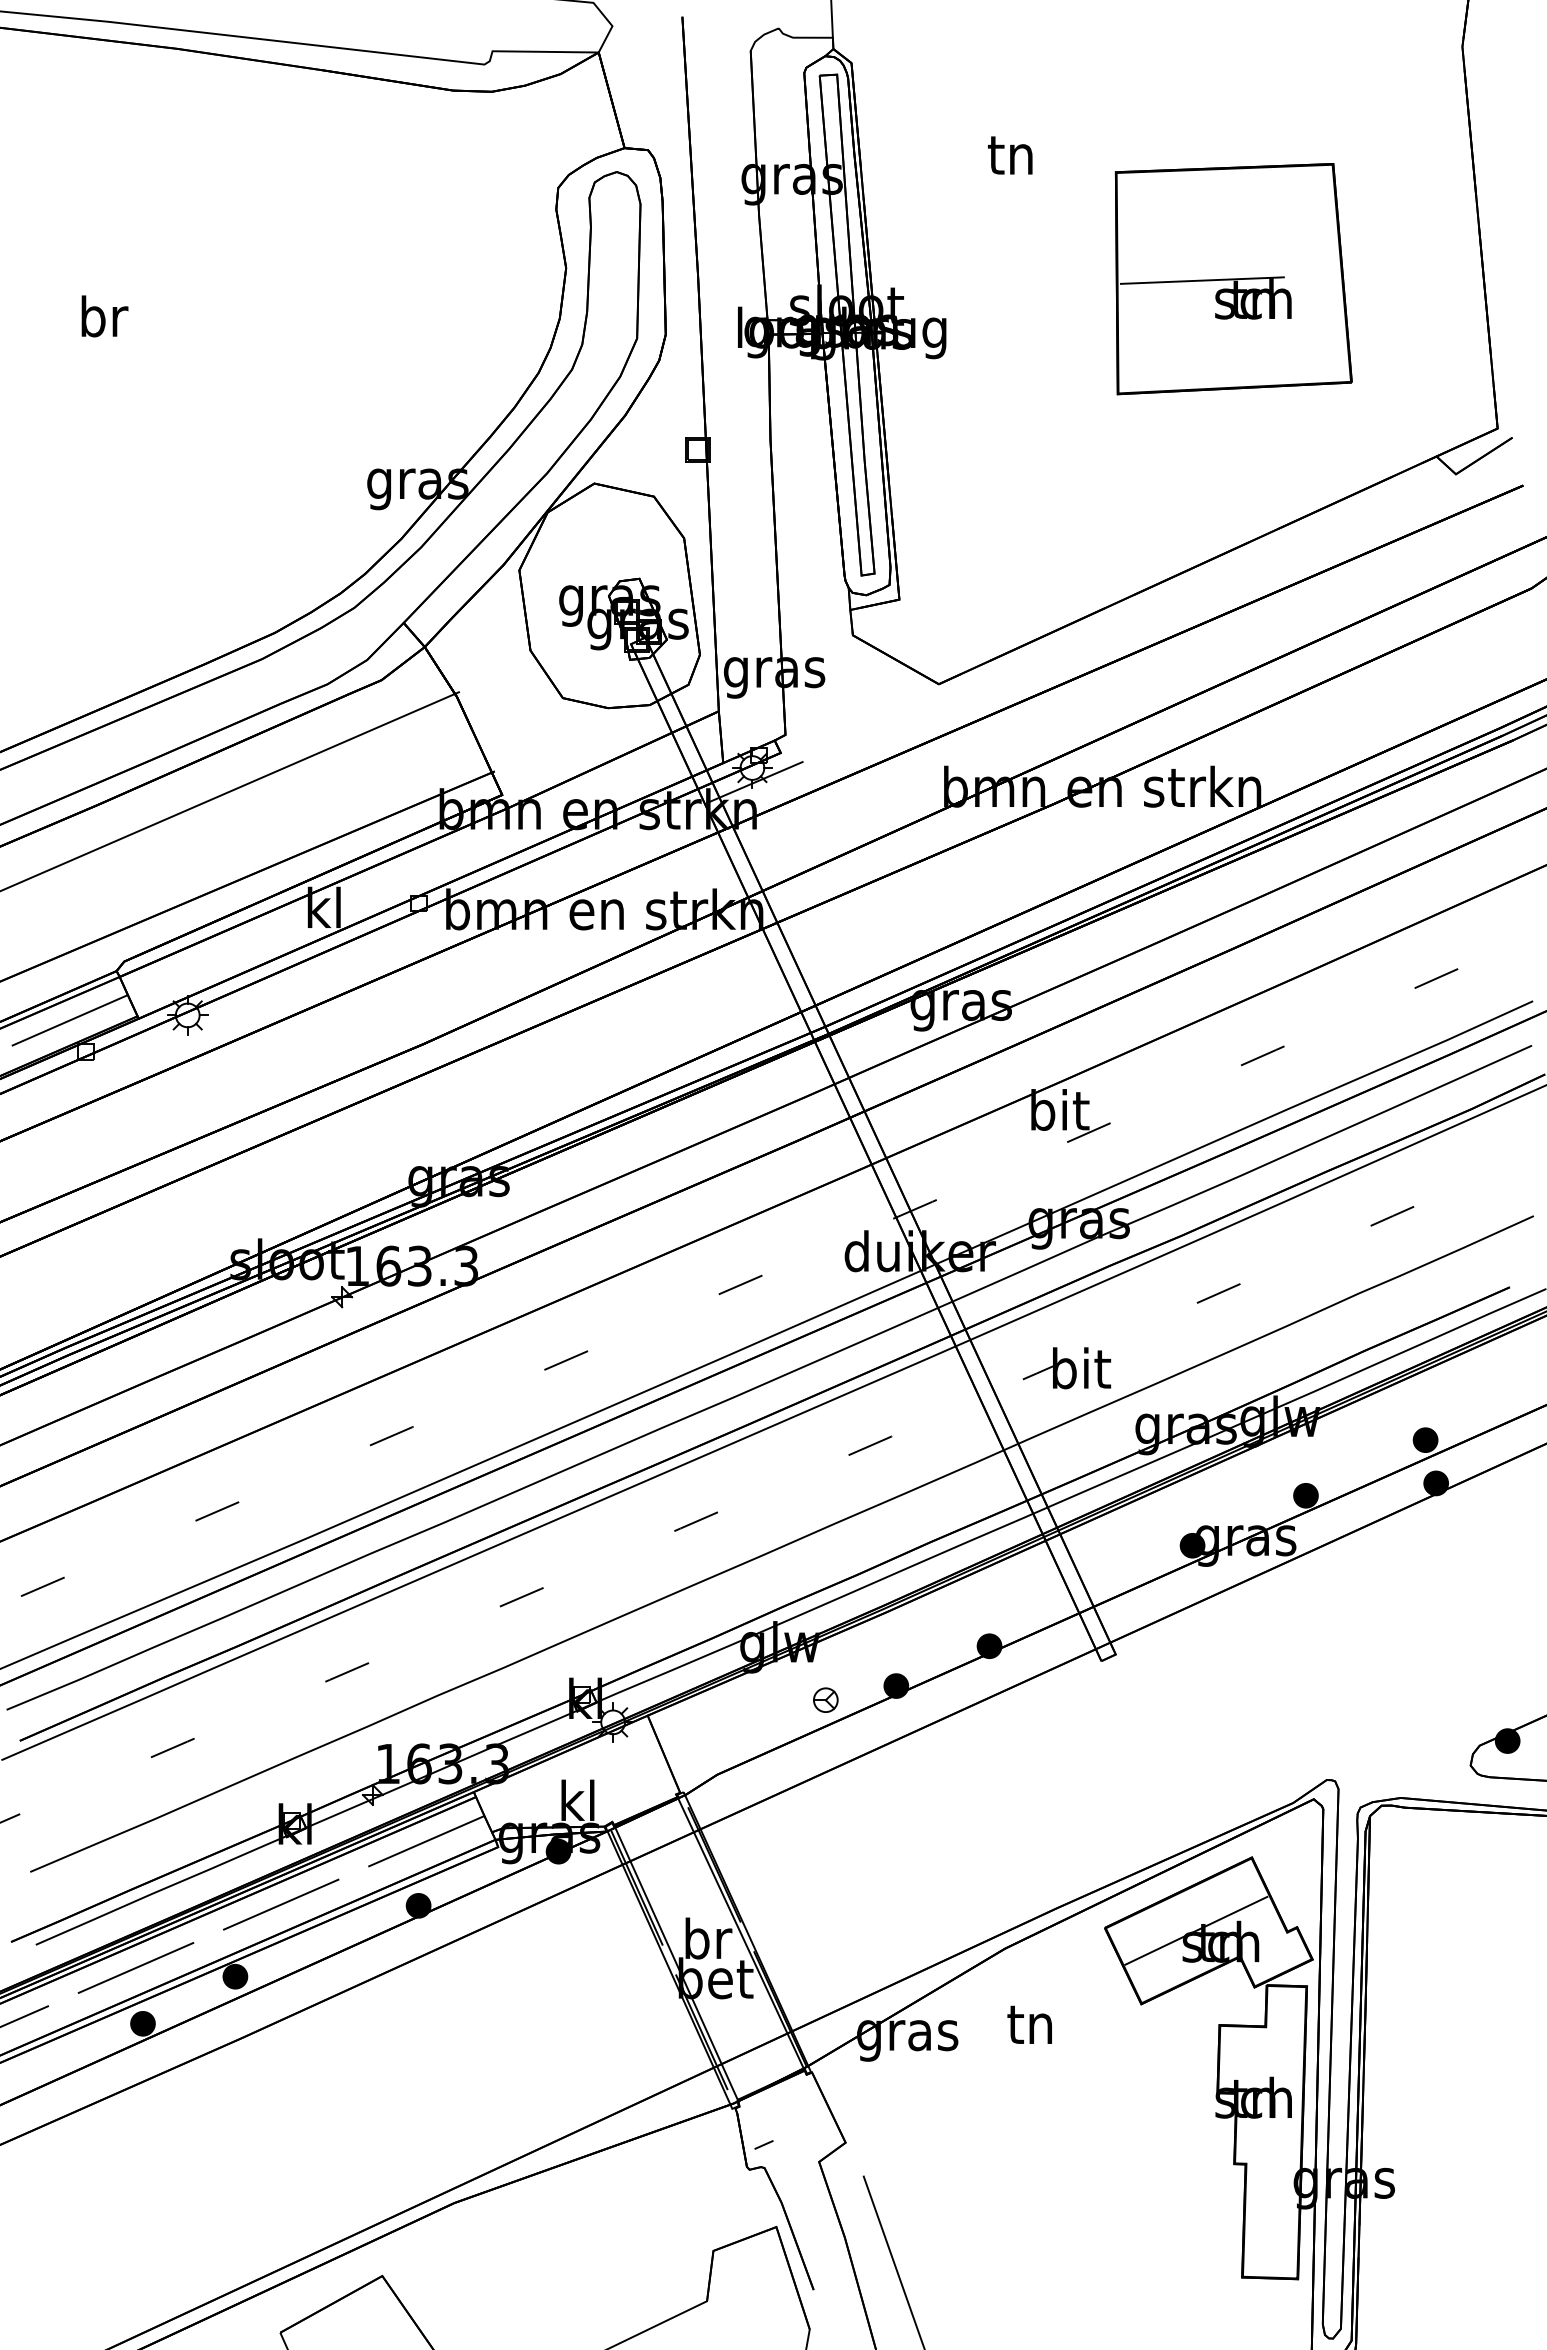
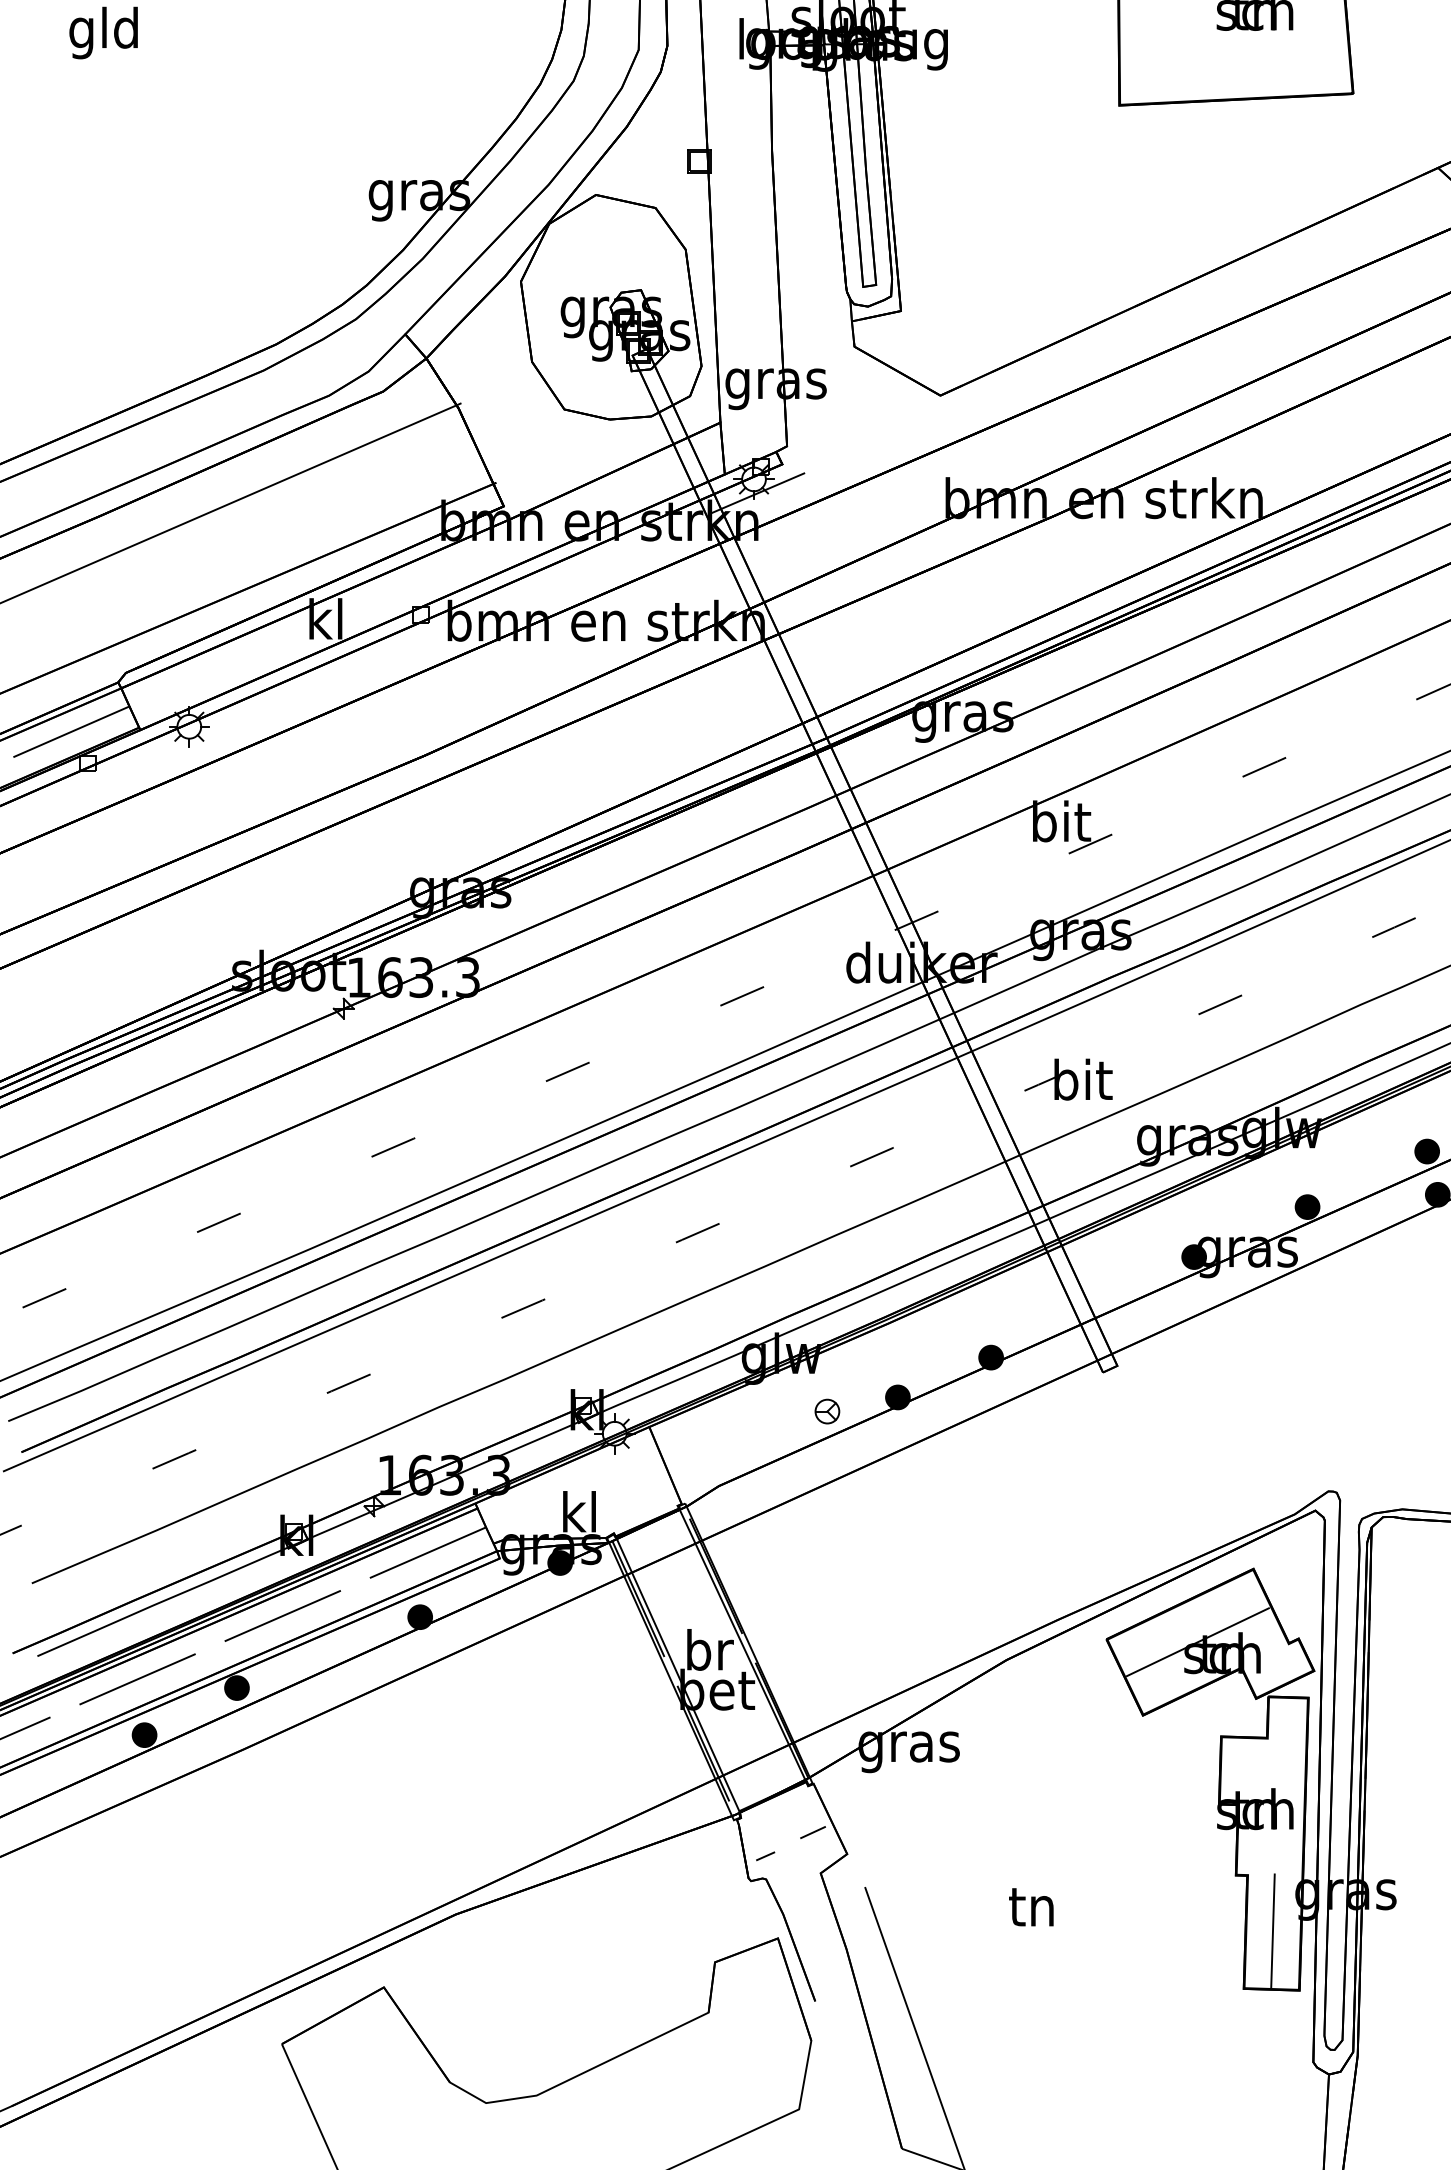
text: (101, 321) -> (103, 32), br -> gld
text: (1029, 2024) -> (1031, 1906), moved
line: (811, 2121) -> (813, 1832), added
line: (1271, 2219) -> (1273, 1930), added

